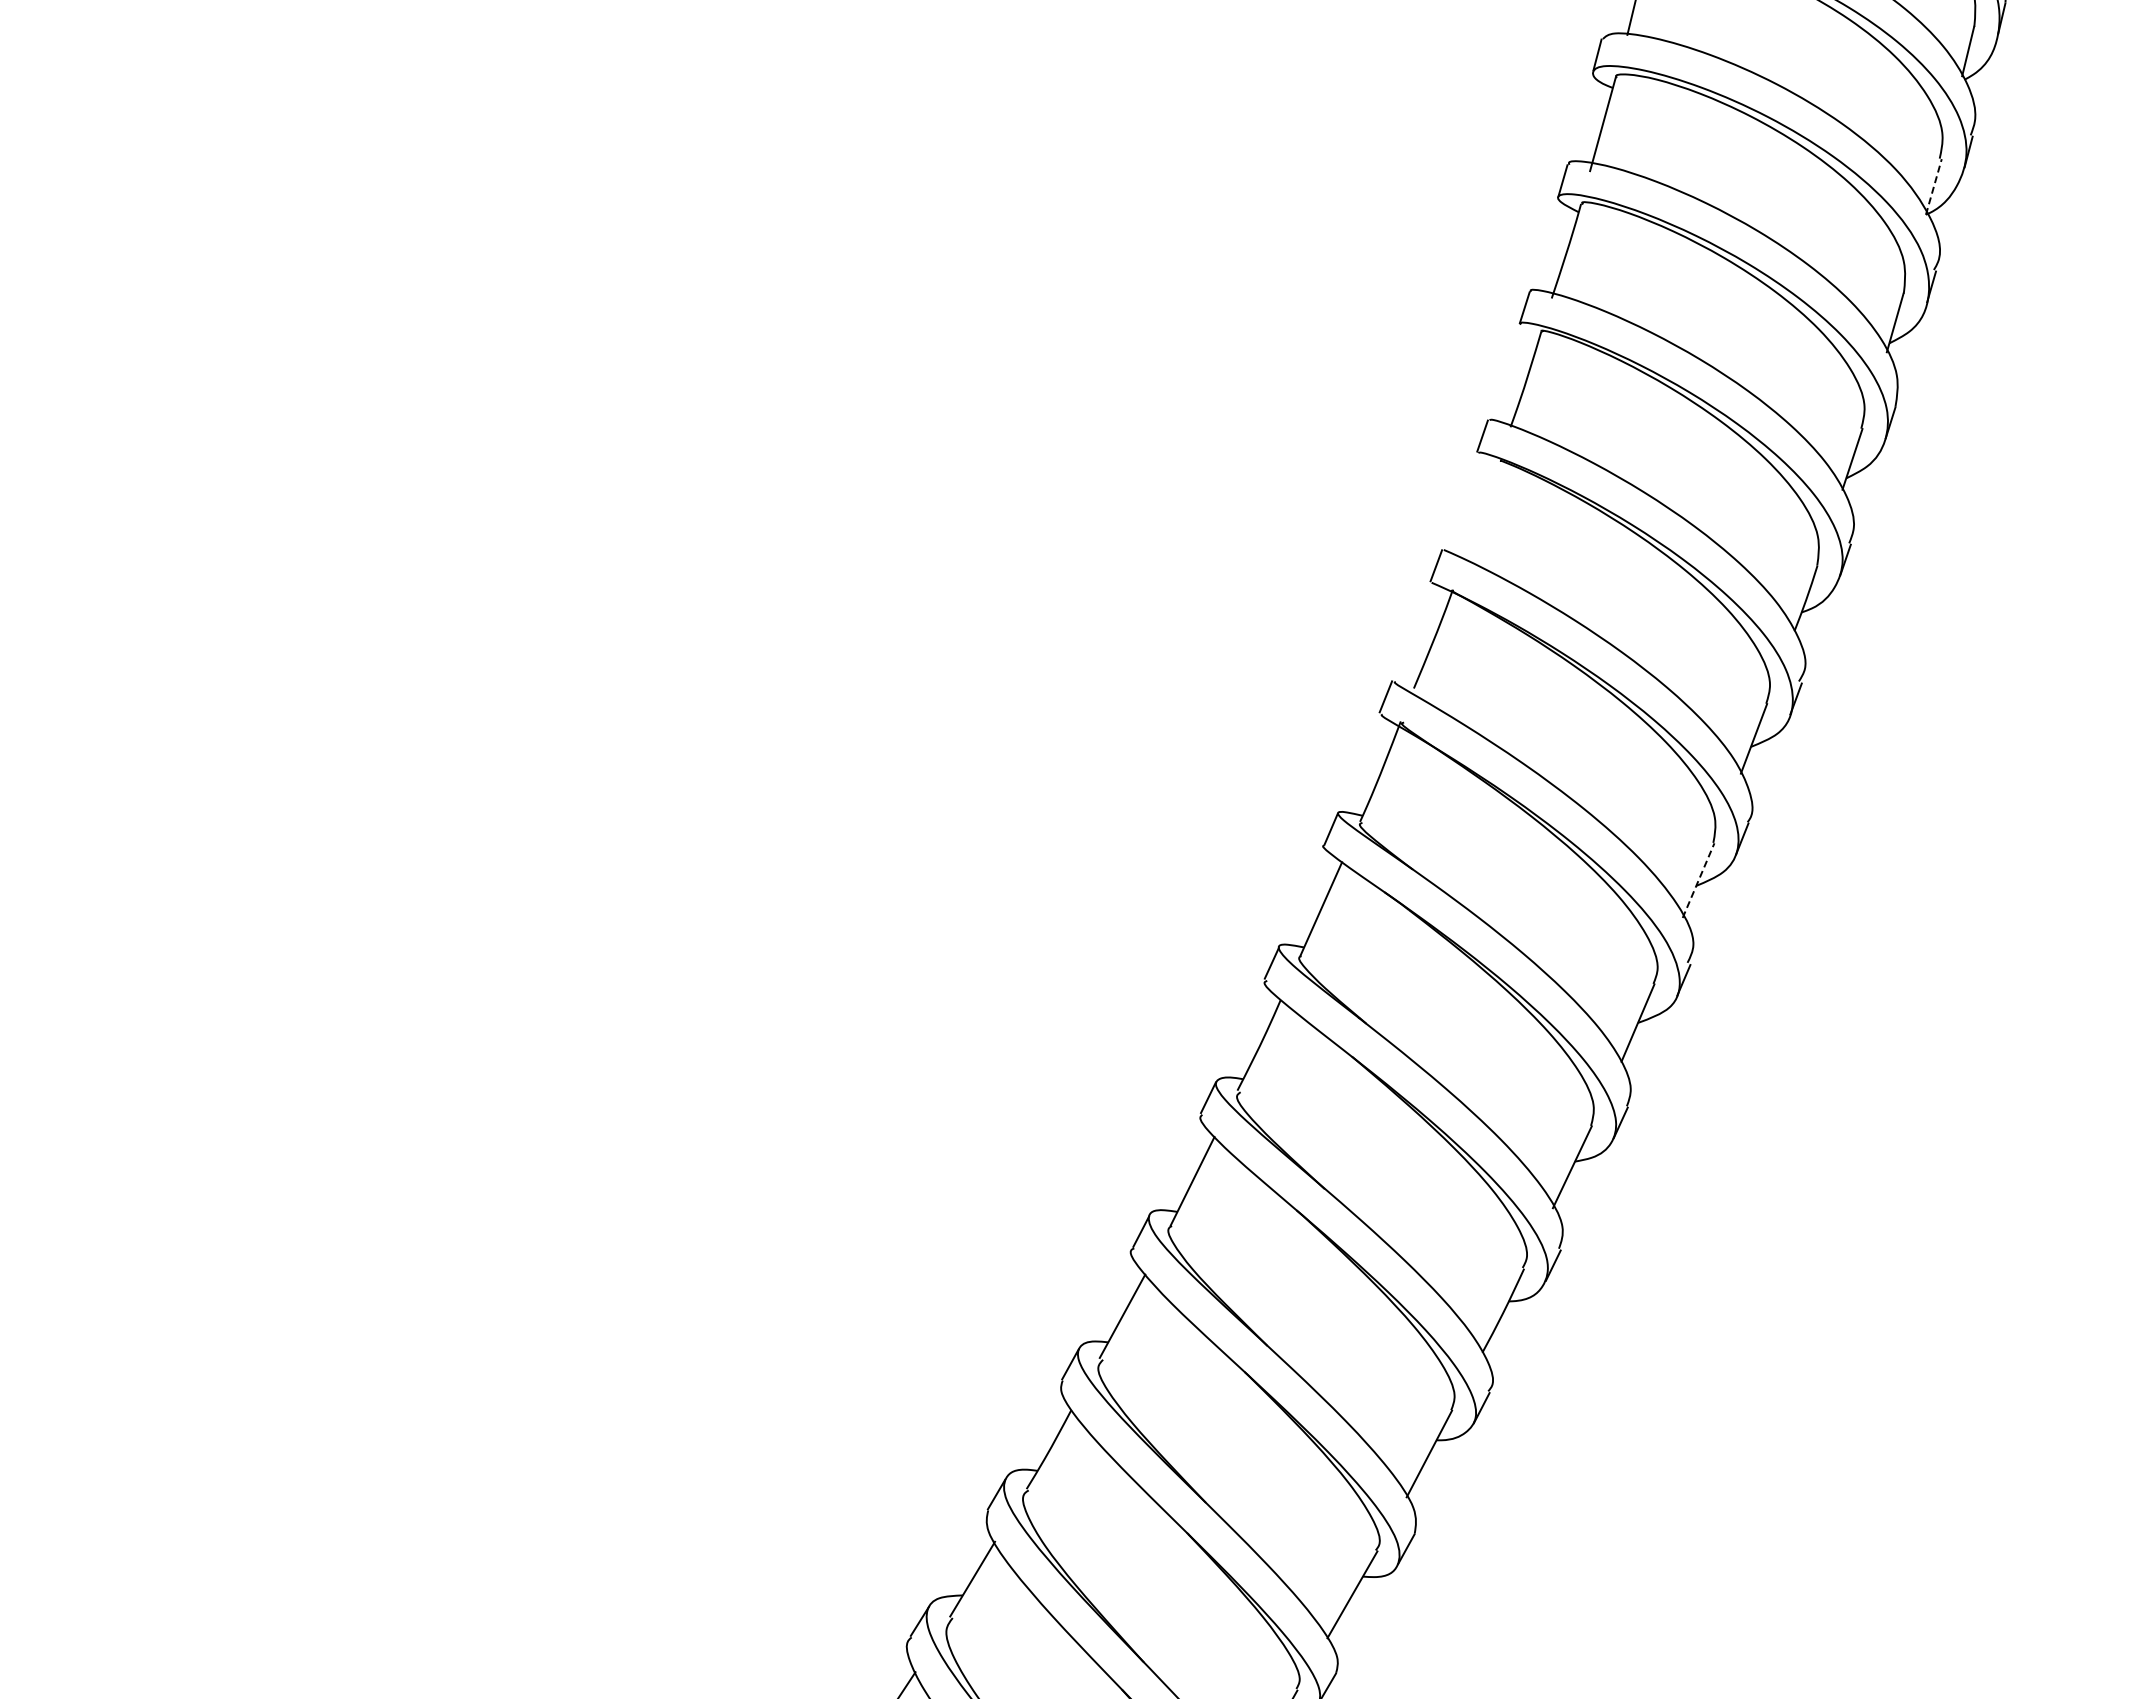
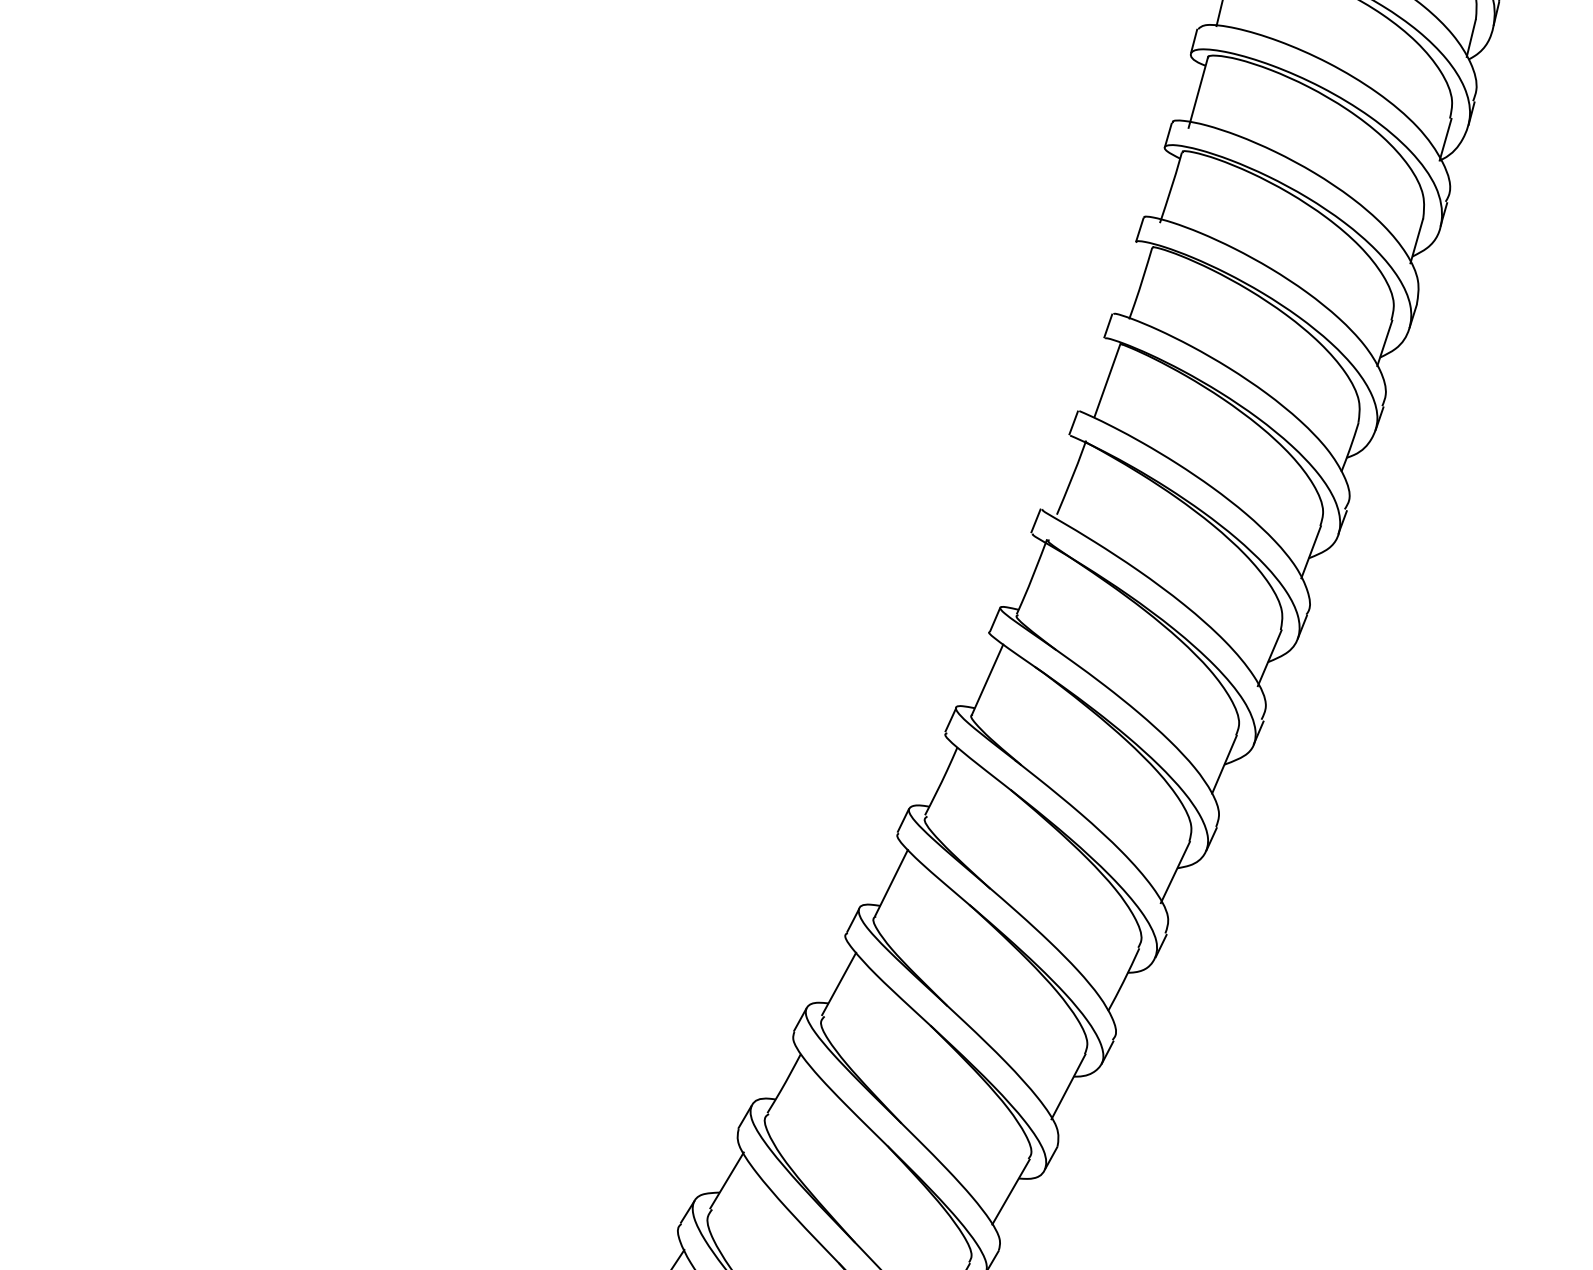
line: (1933, 186) -> (1445, 139), dashed -> solid
line: (1481, 508) -> (1107, 380), added
line: (1698, 880) -> (1269, 658), dashed -> solid

